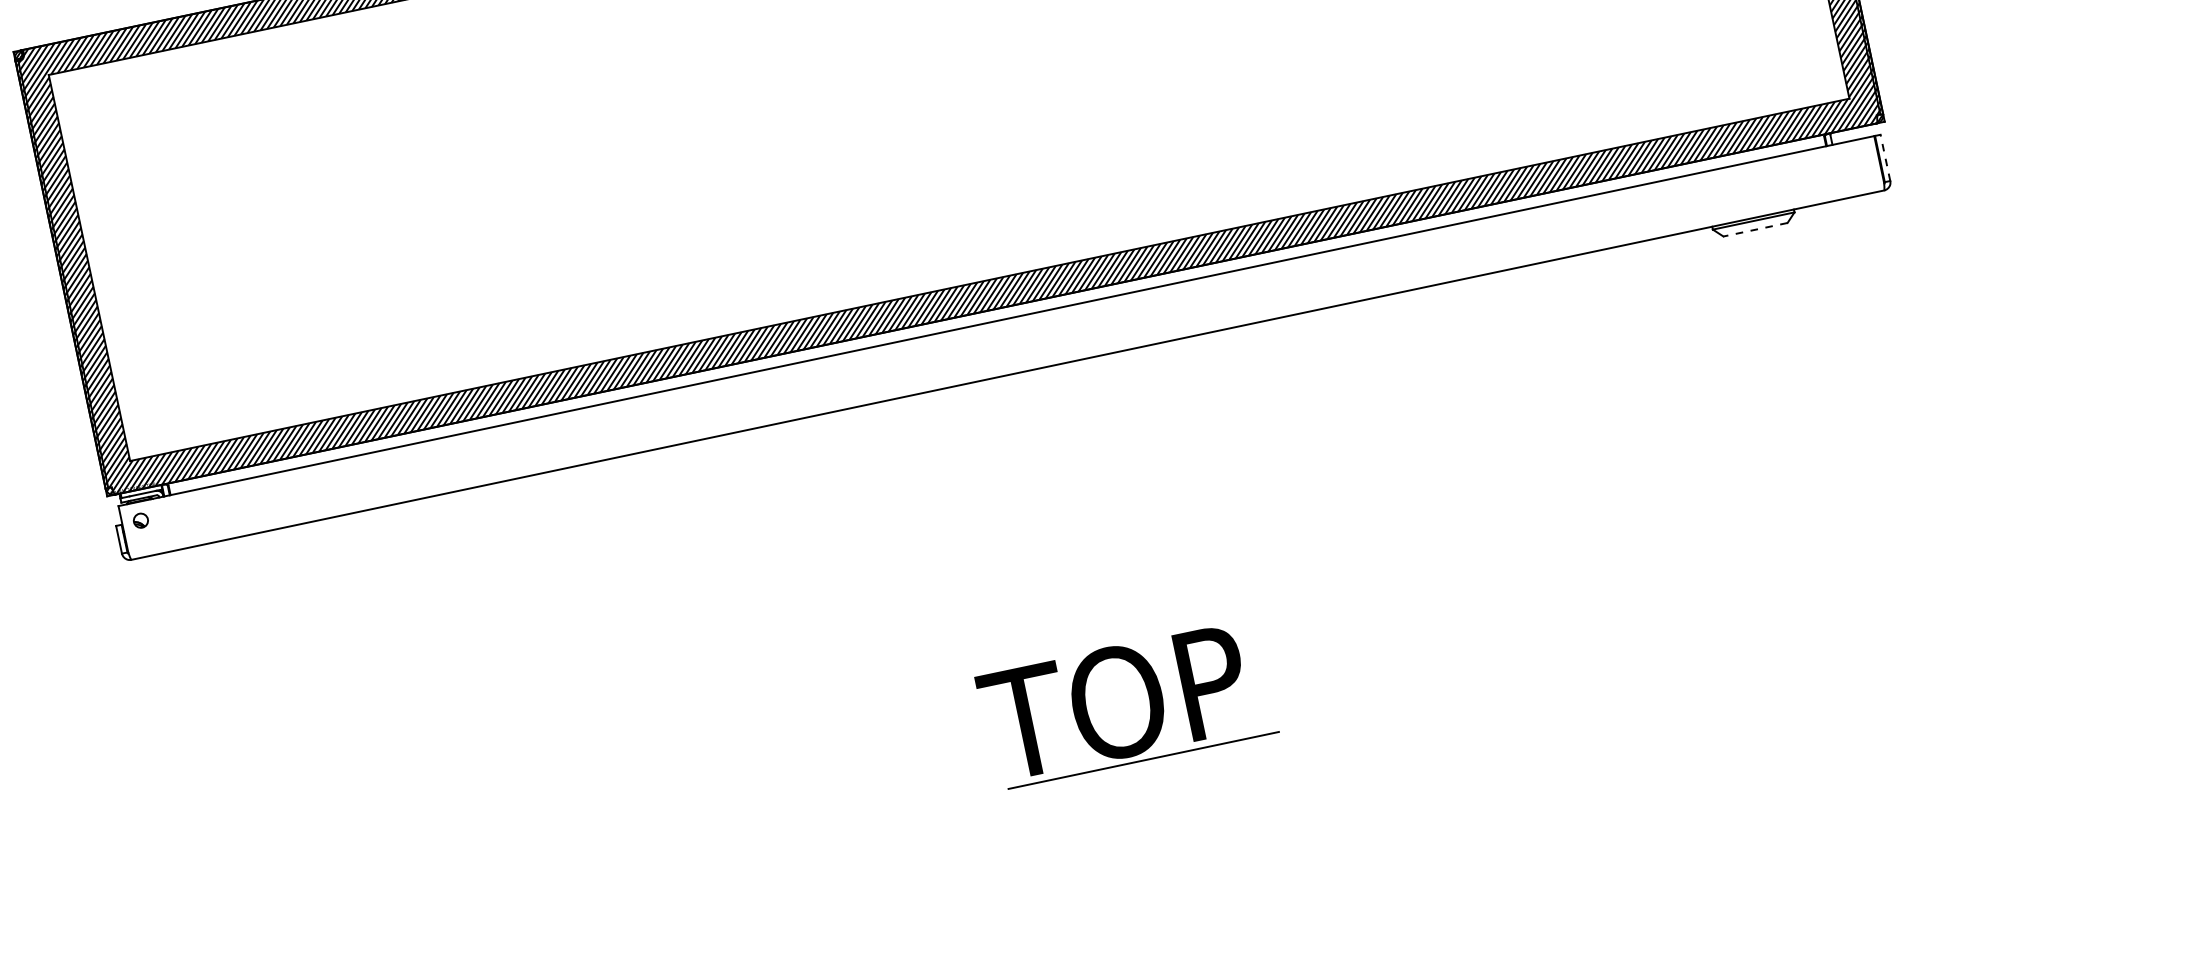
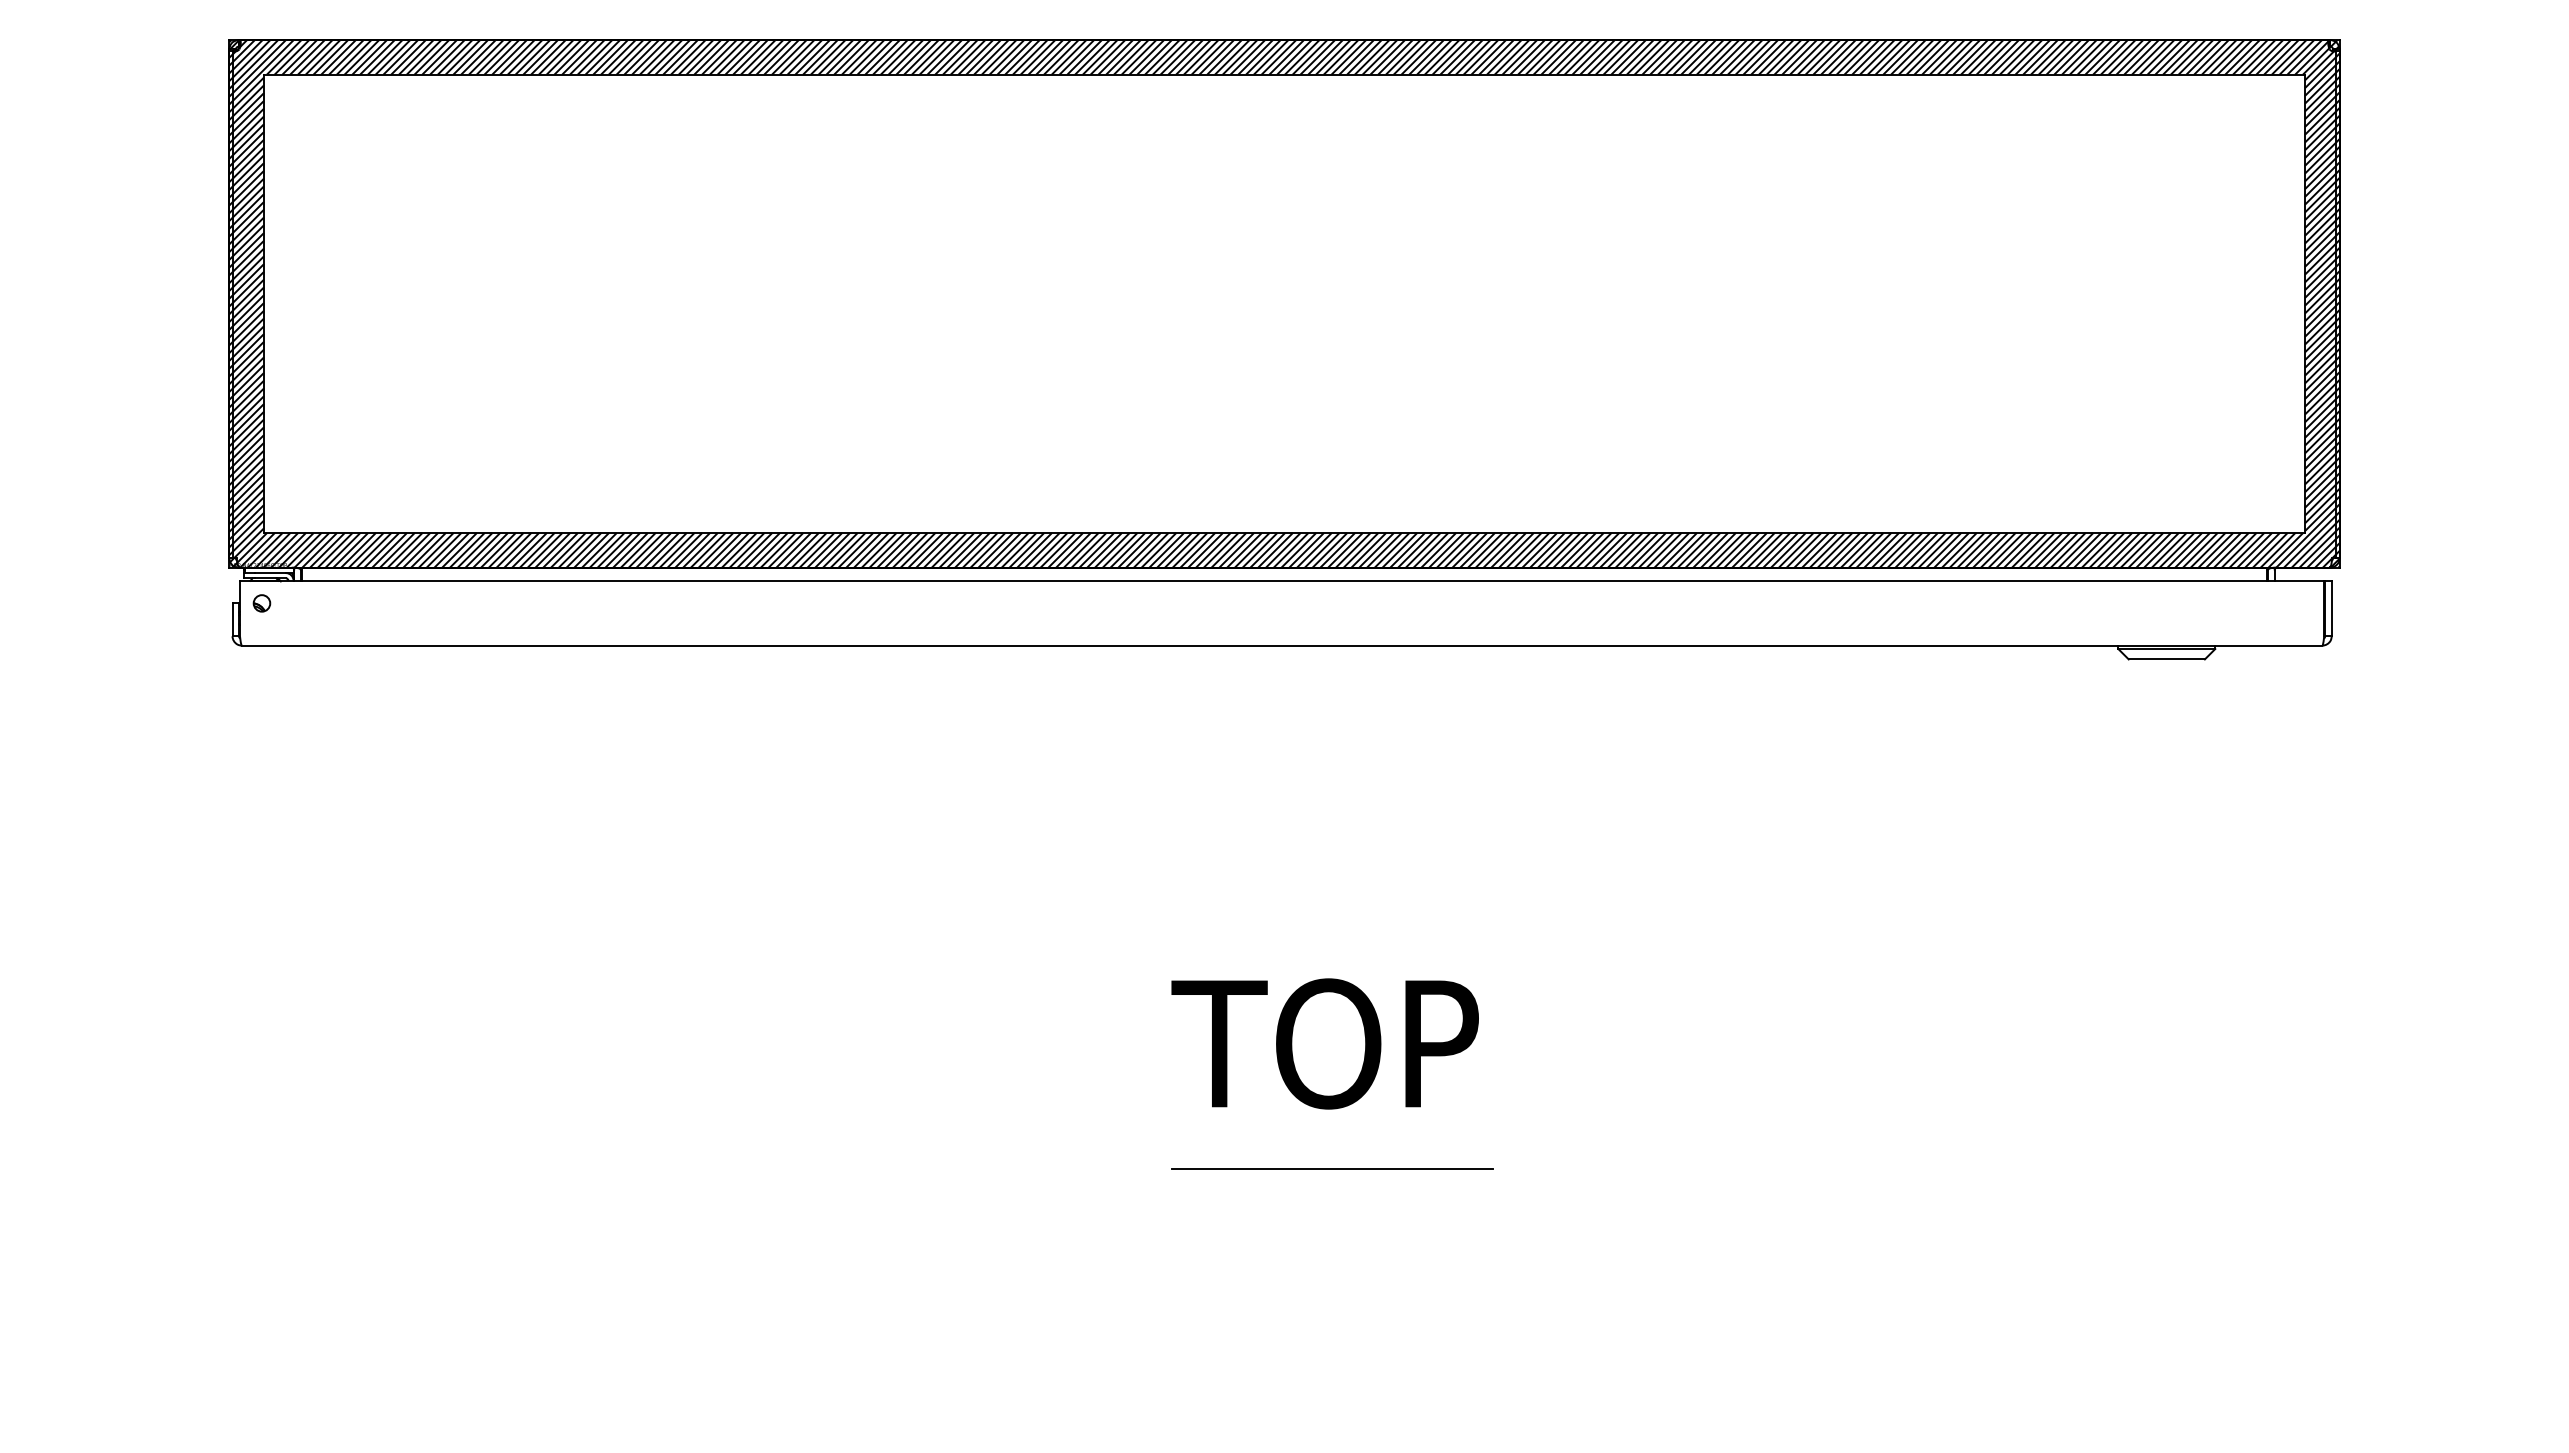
line: (1885, 157) -> (2331, 608), dashed -> solid
line: (1755, 229) -> (2166, 659), dashed -> solid
line: (1143, 759) -> (1332, 1168), moved

